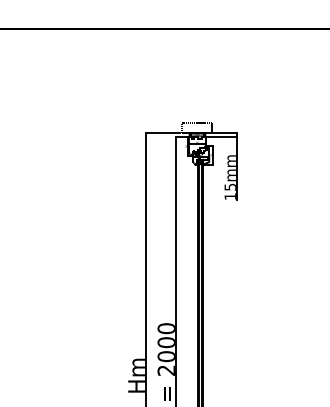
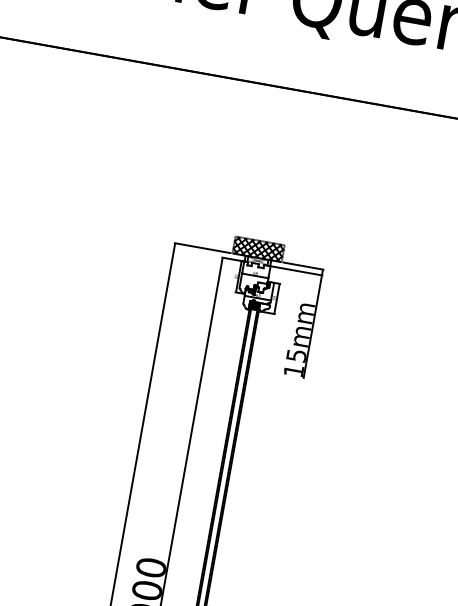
hatch: (196, 127) -> (258, 248), added

